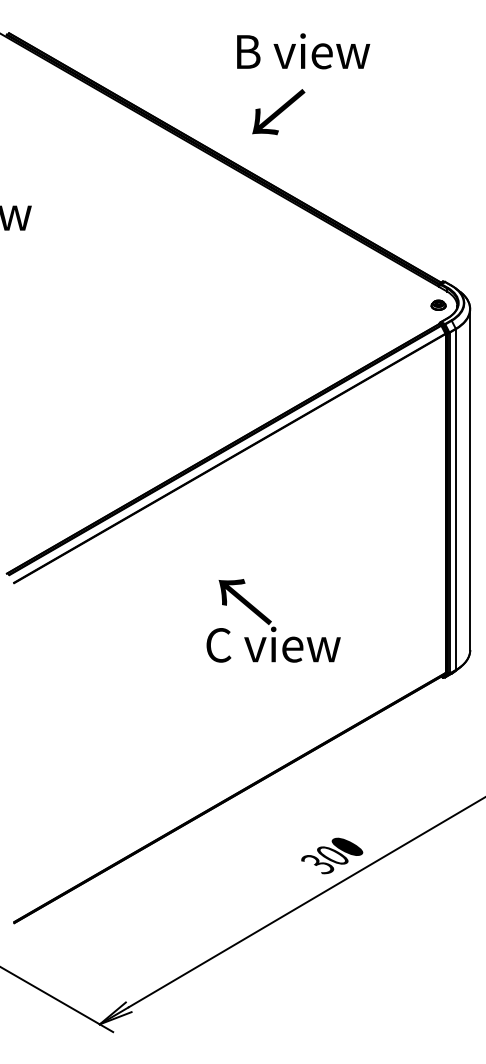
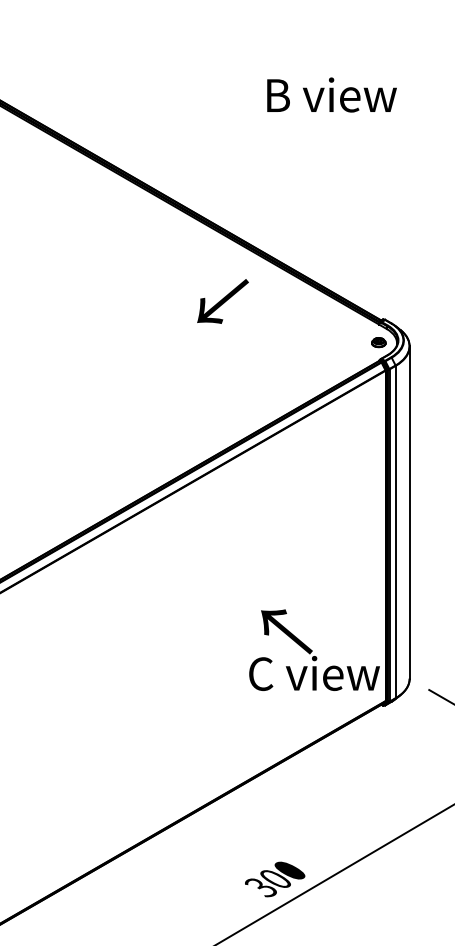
text: (303, 51) -> (331, 95), moved
text: (278, 112) -> (222, 301), moved
text: (273, 620) -> (314, 649), moved

